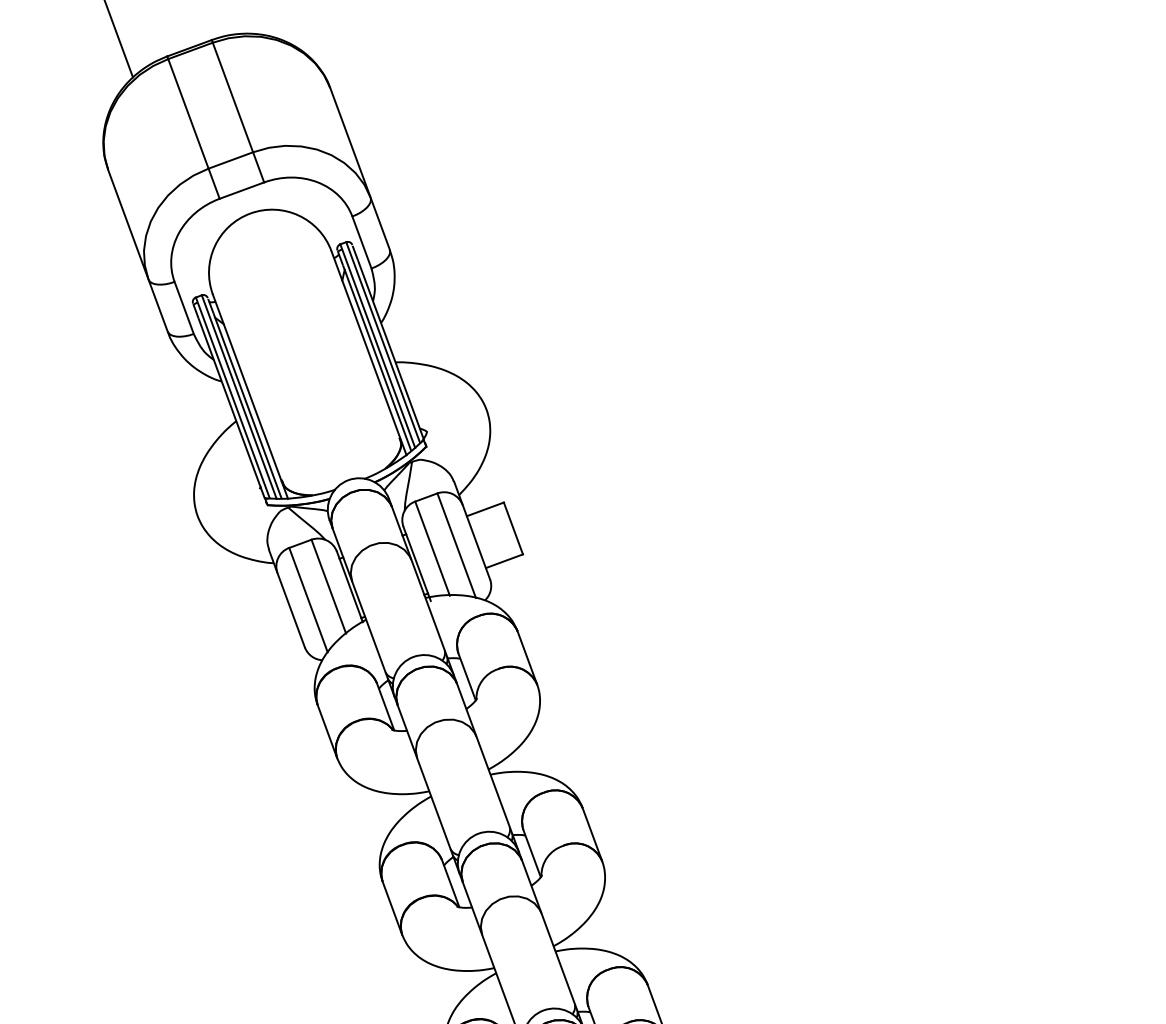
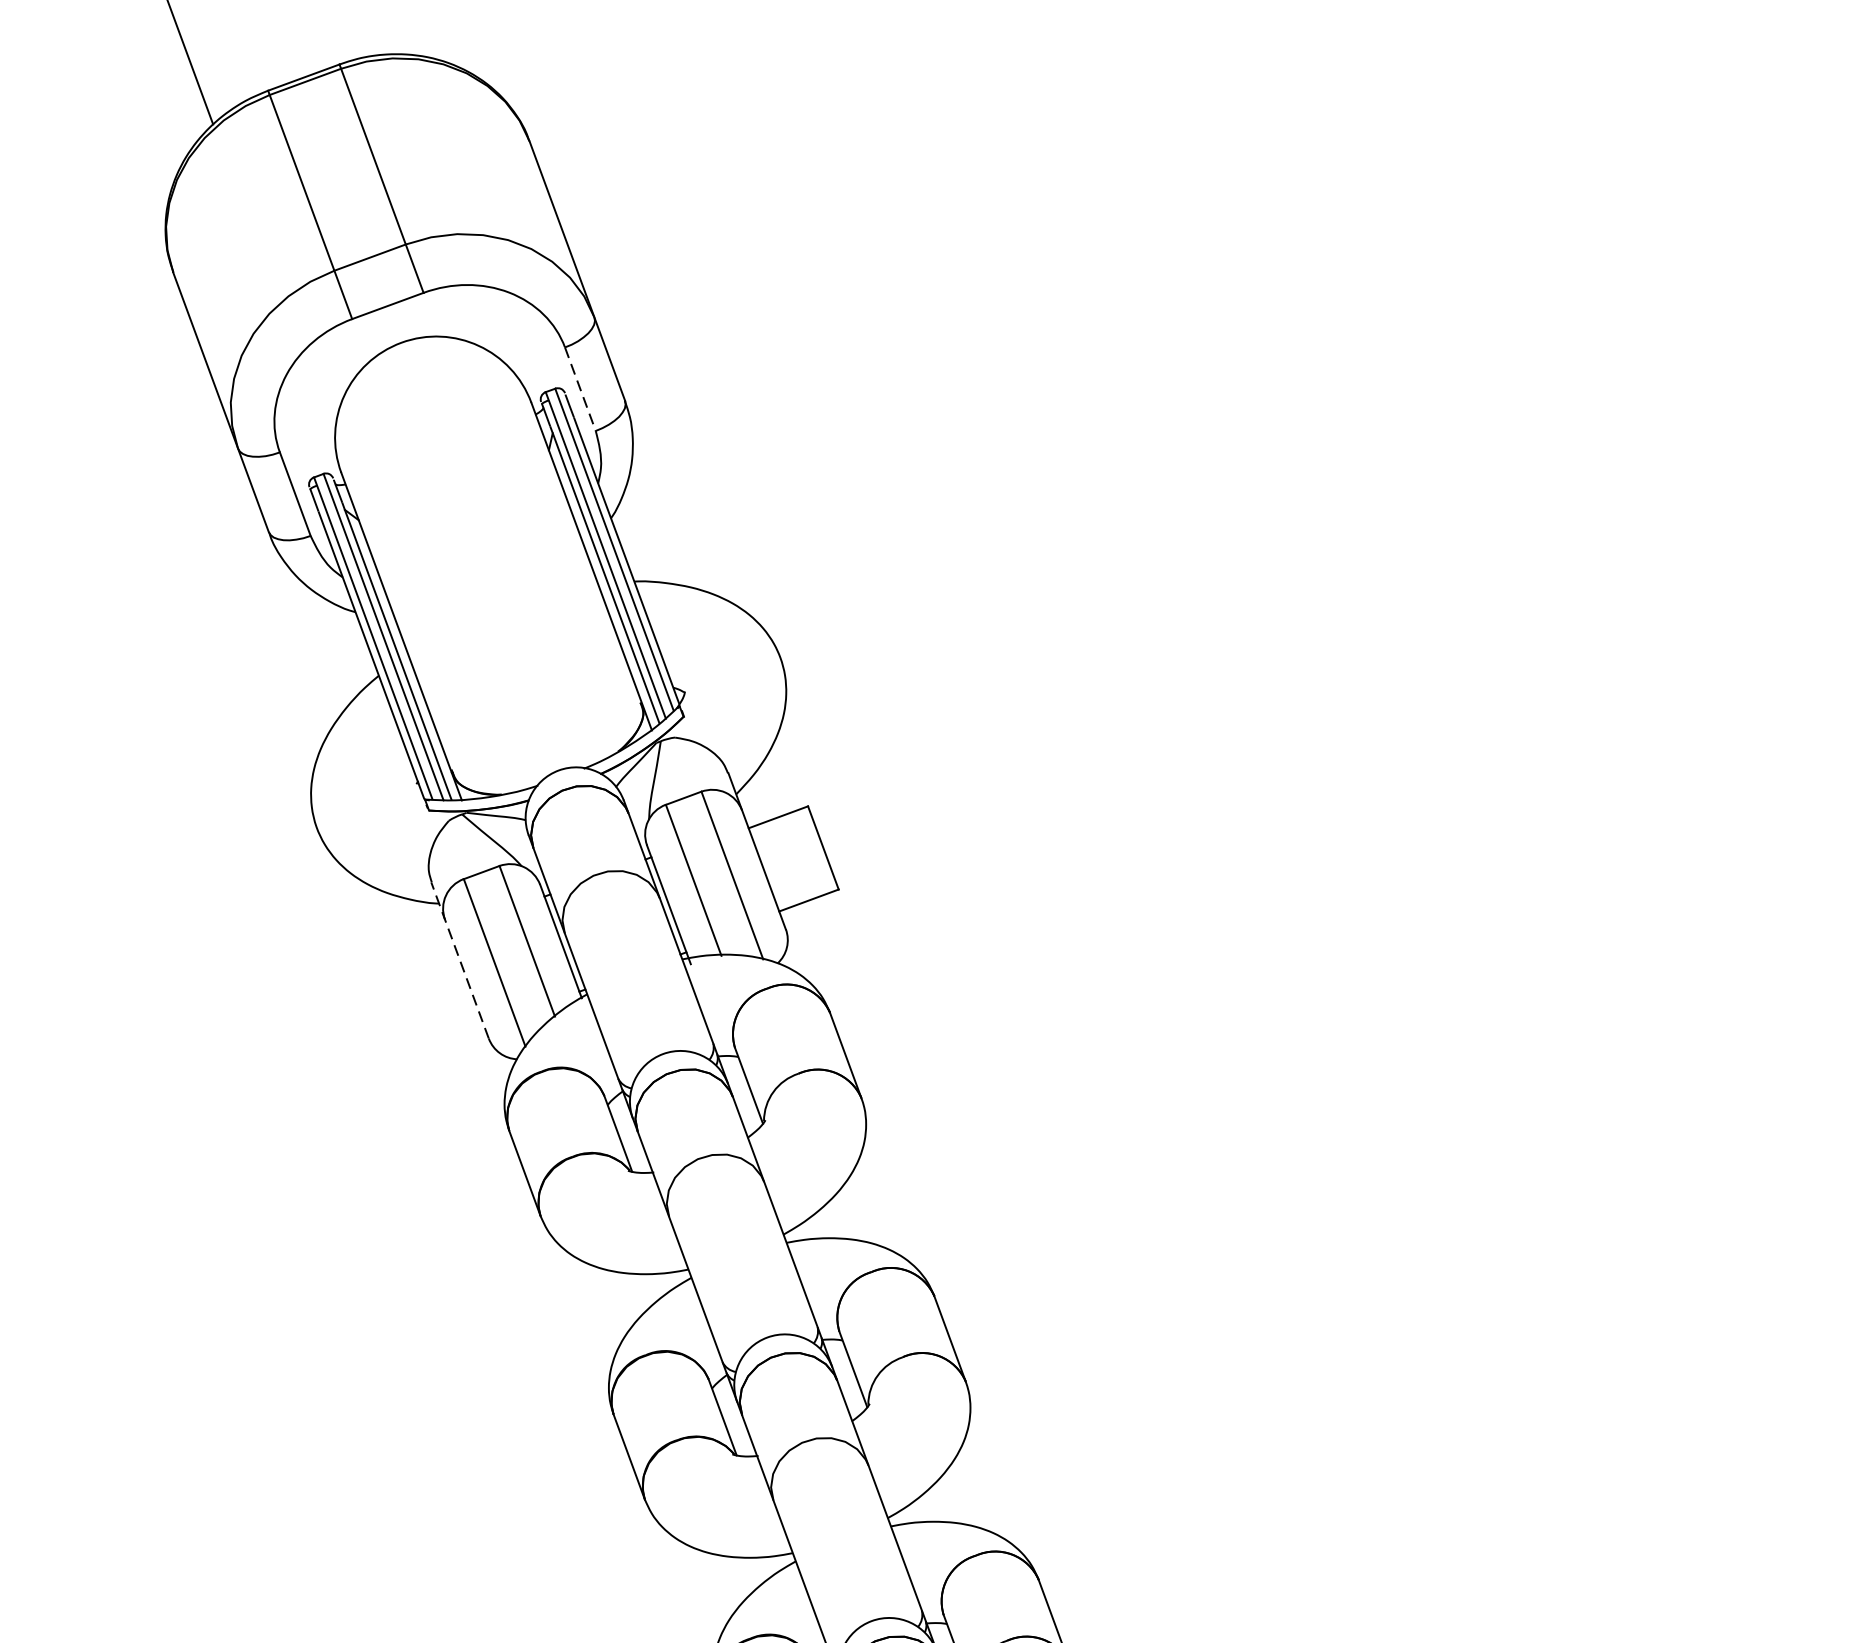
line: (361, 242) -> (579, 389), solid -> dashed
line: (286, 598) -> (459, 960), solid -> dashed

